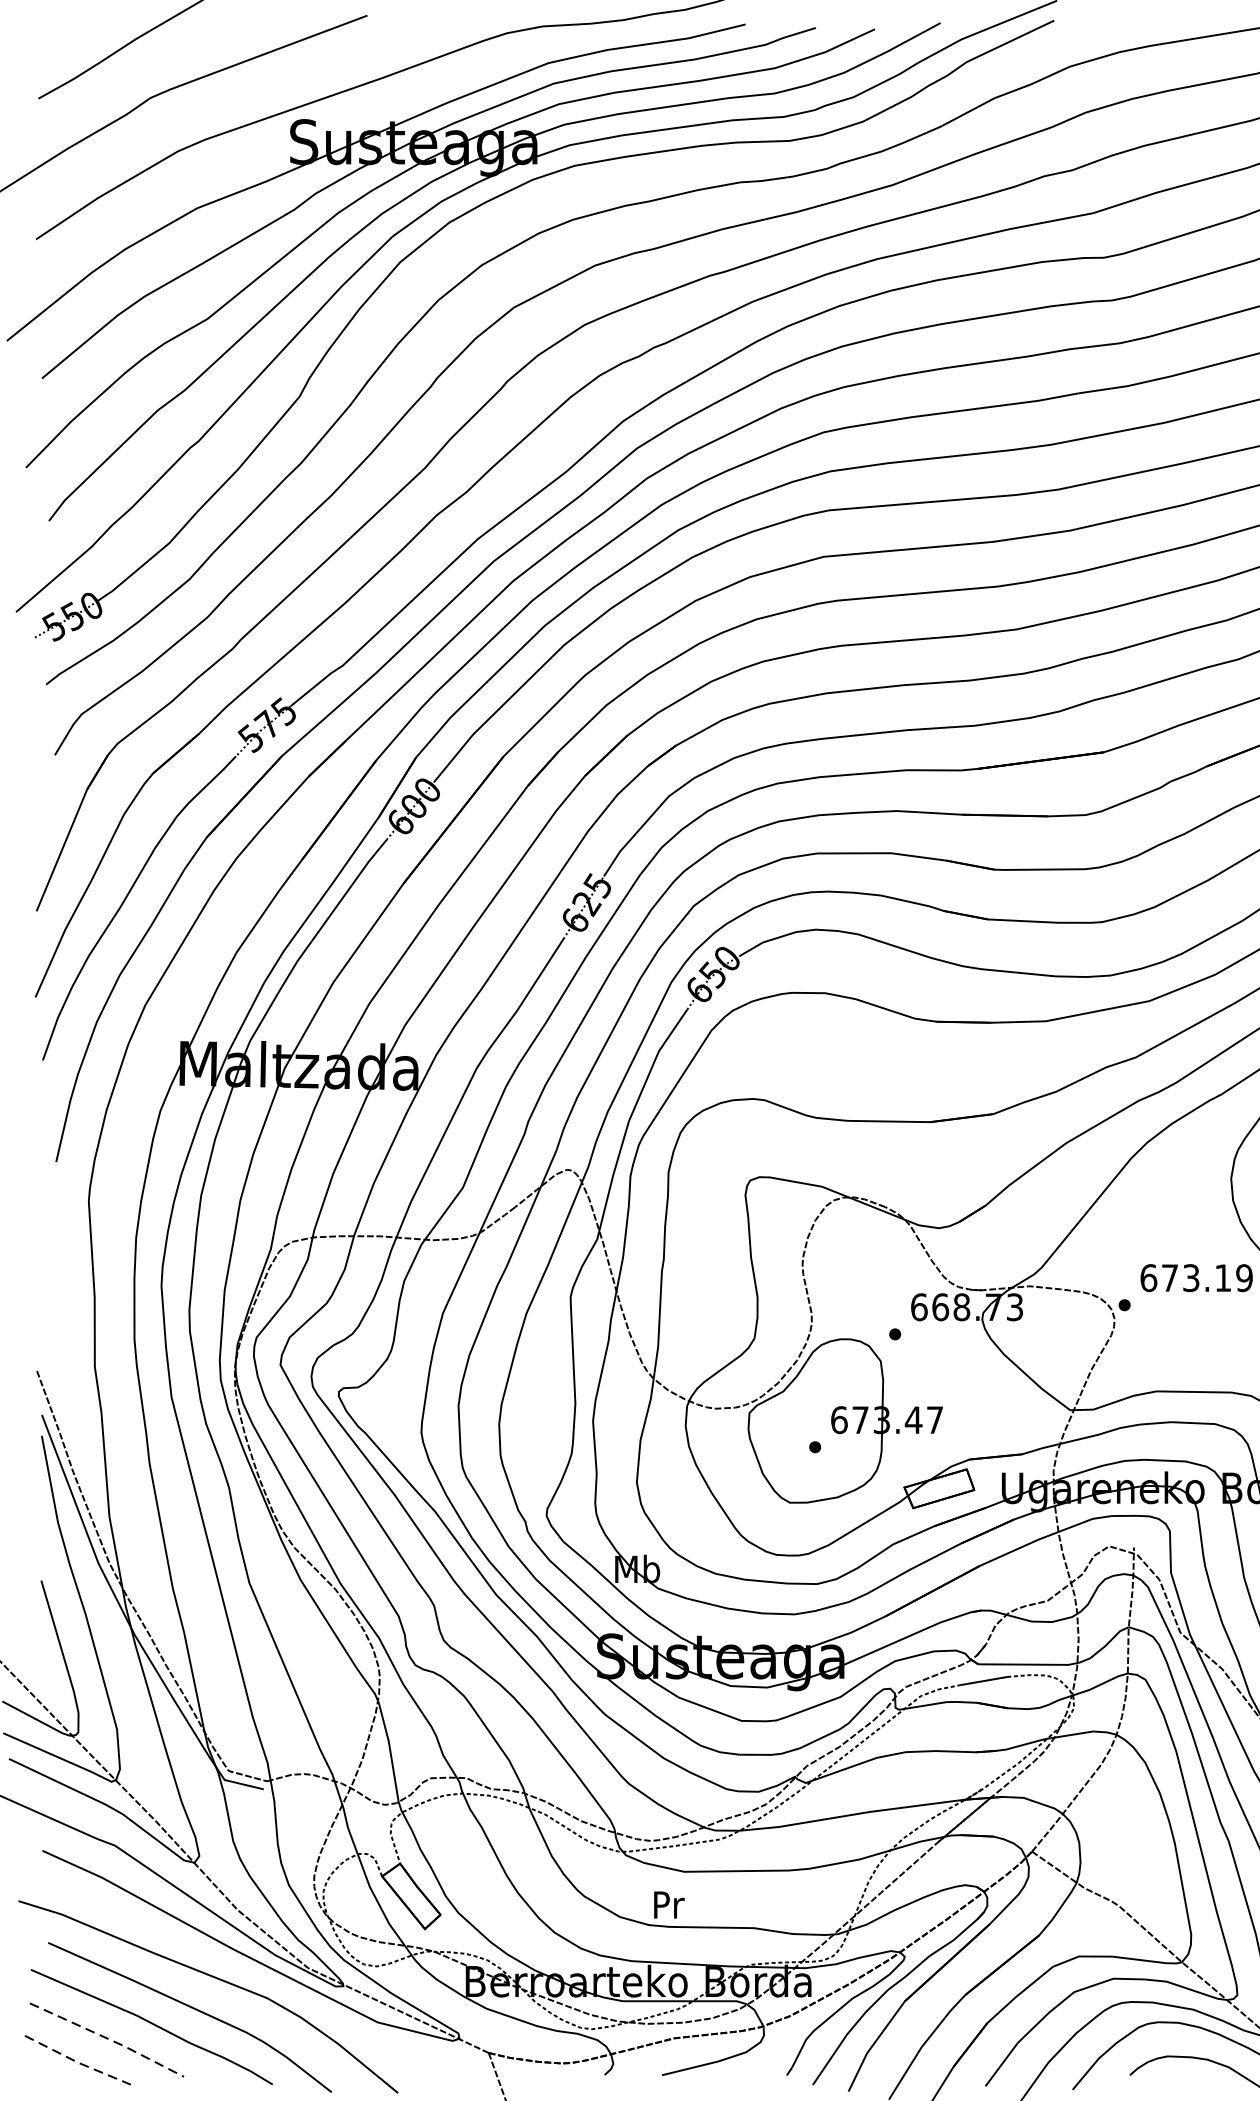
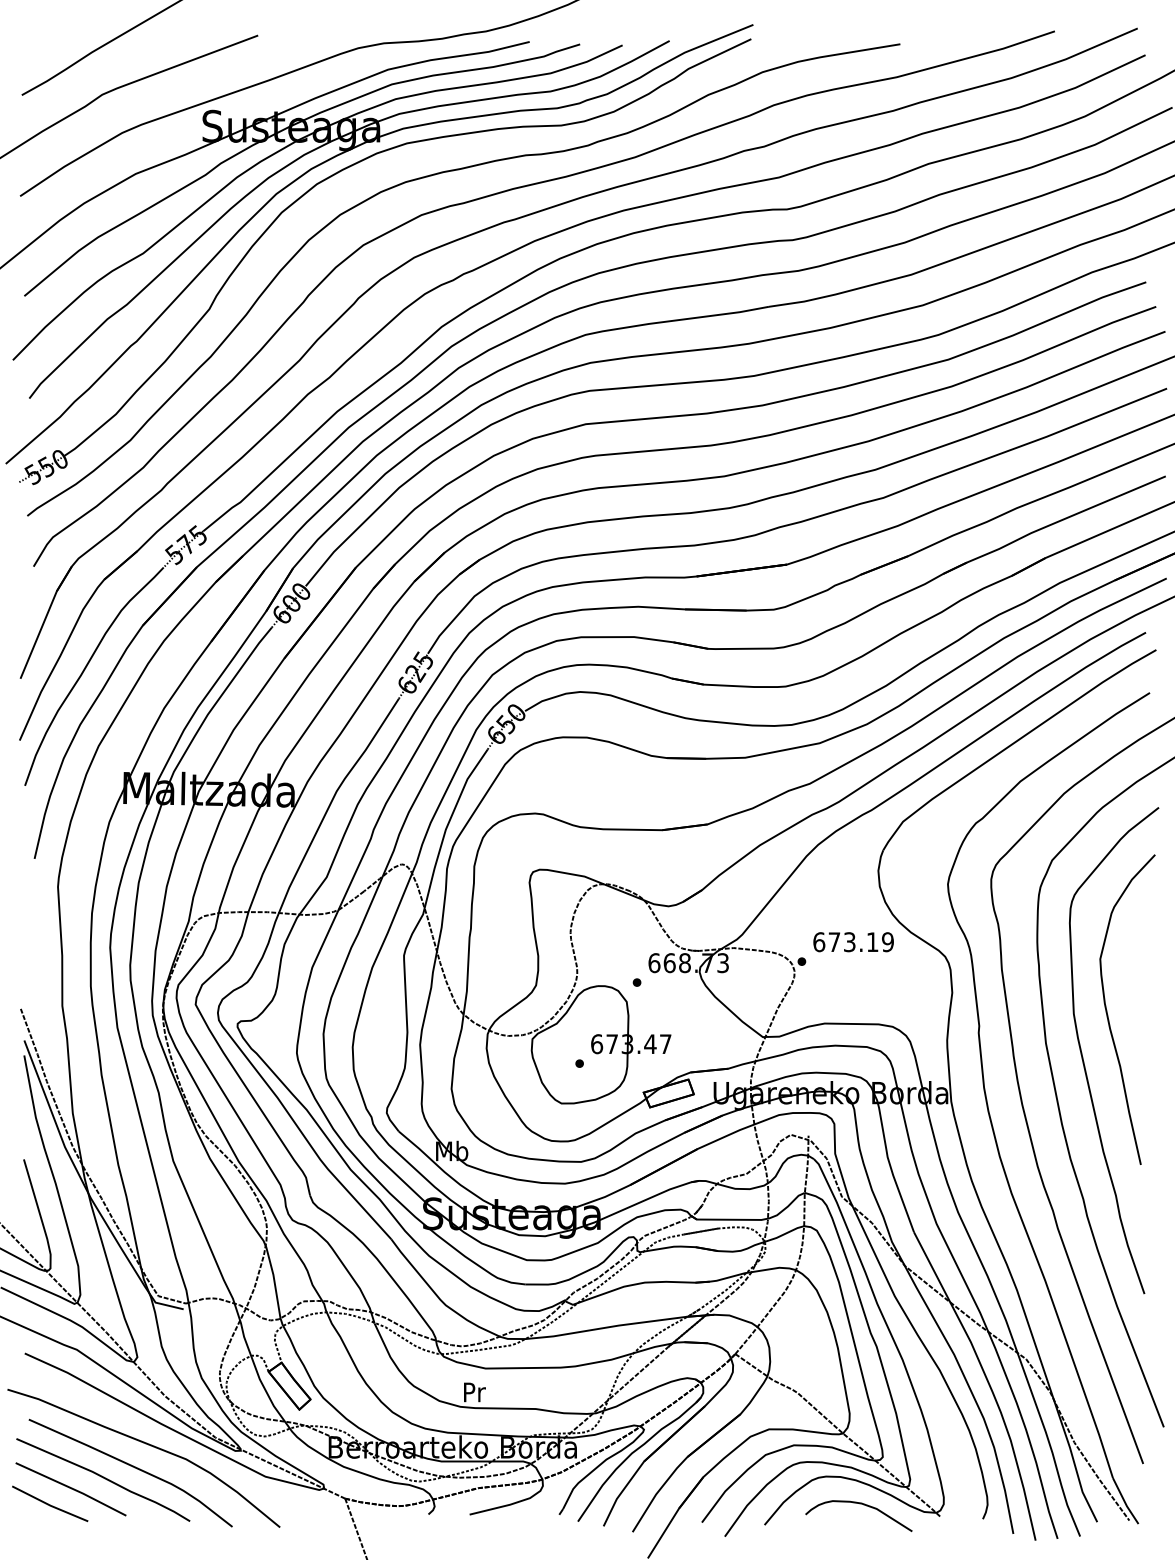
line: (108, 2038) -> (72, 1488), dashed -> solid
line: (76, 2062) -> (49, 1505), dashed -> solid

